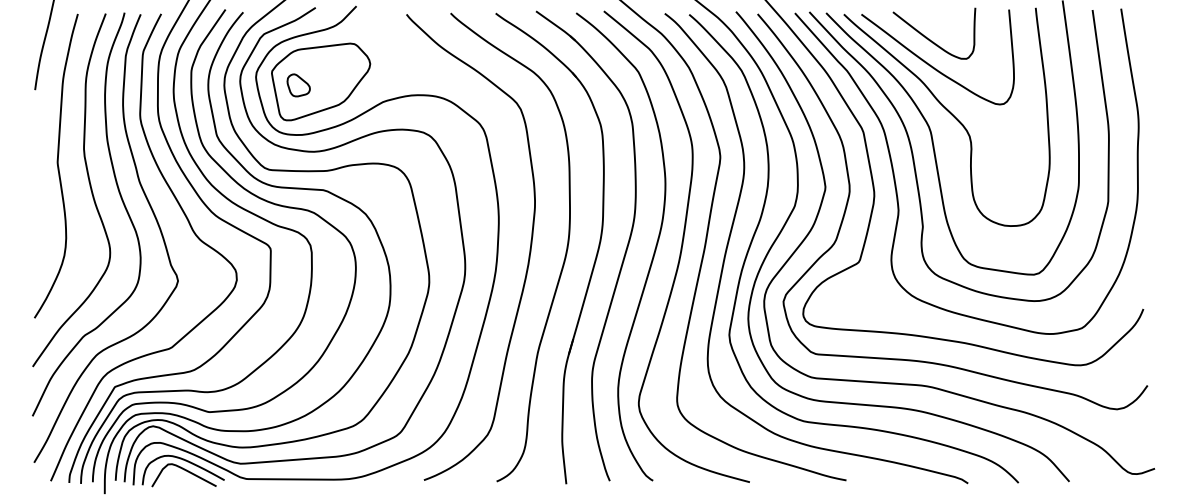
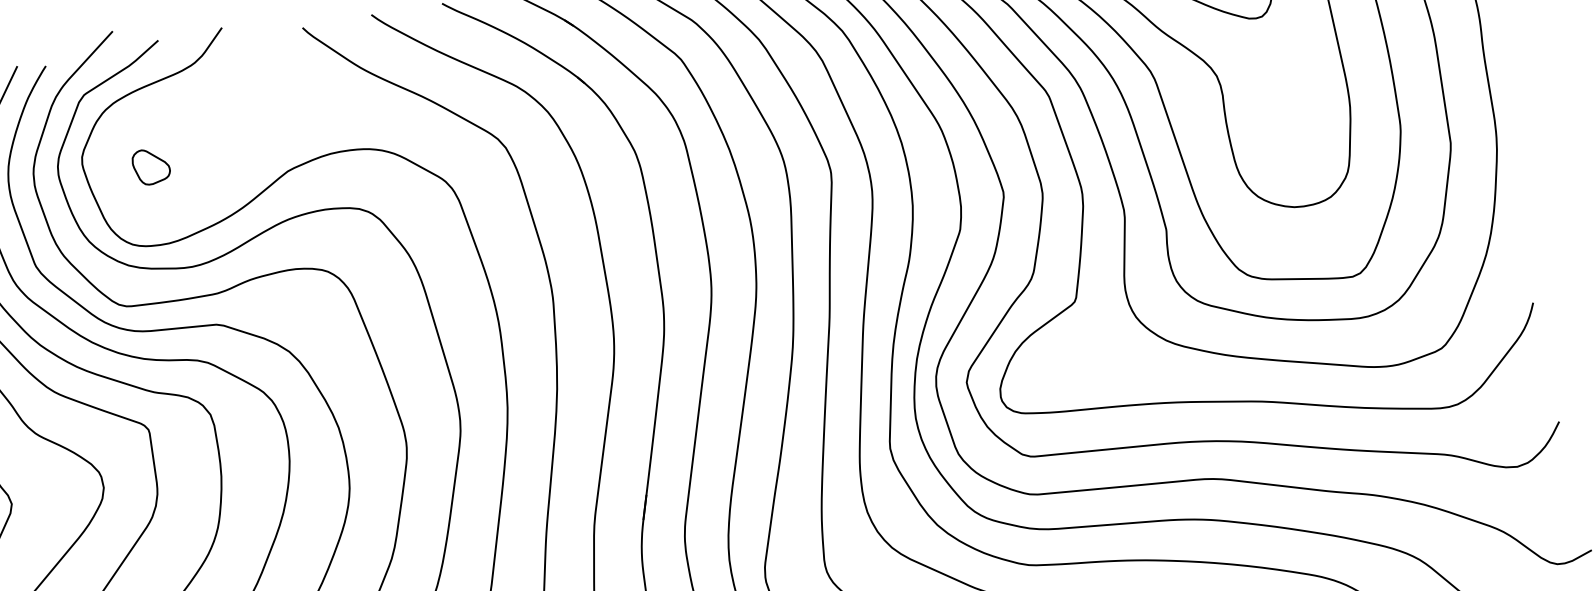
part: (321, 81) -> (186, 154), removed

